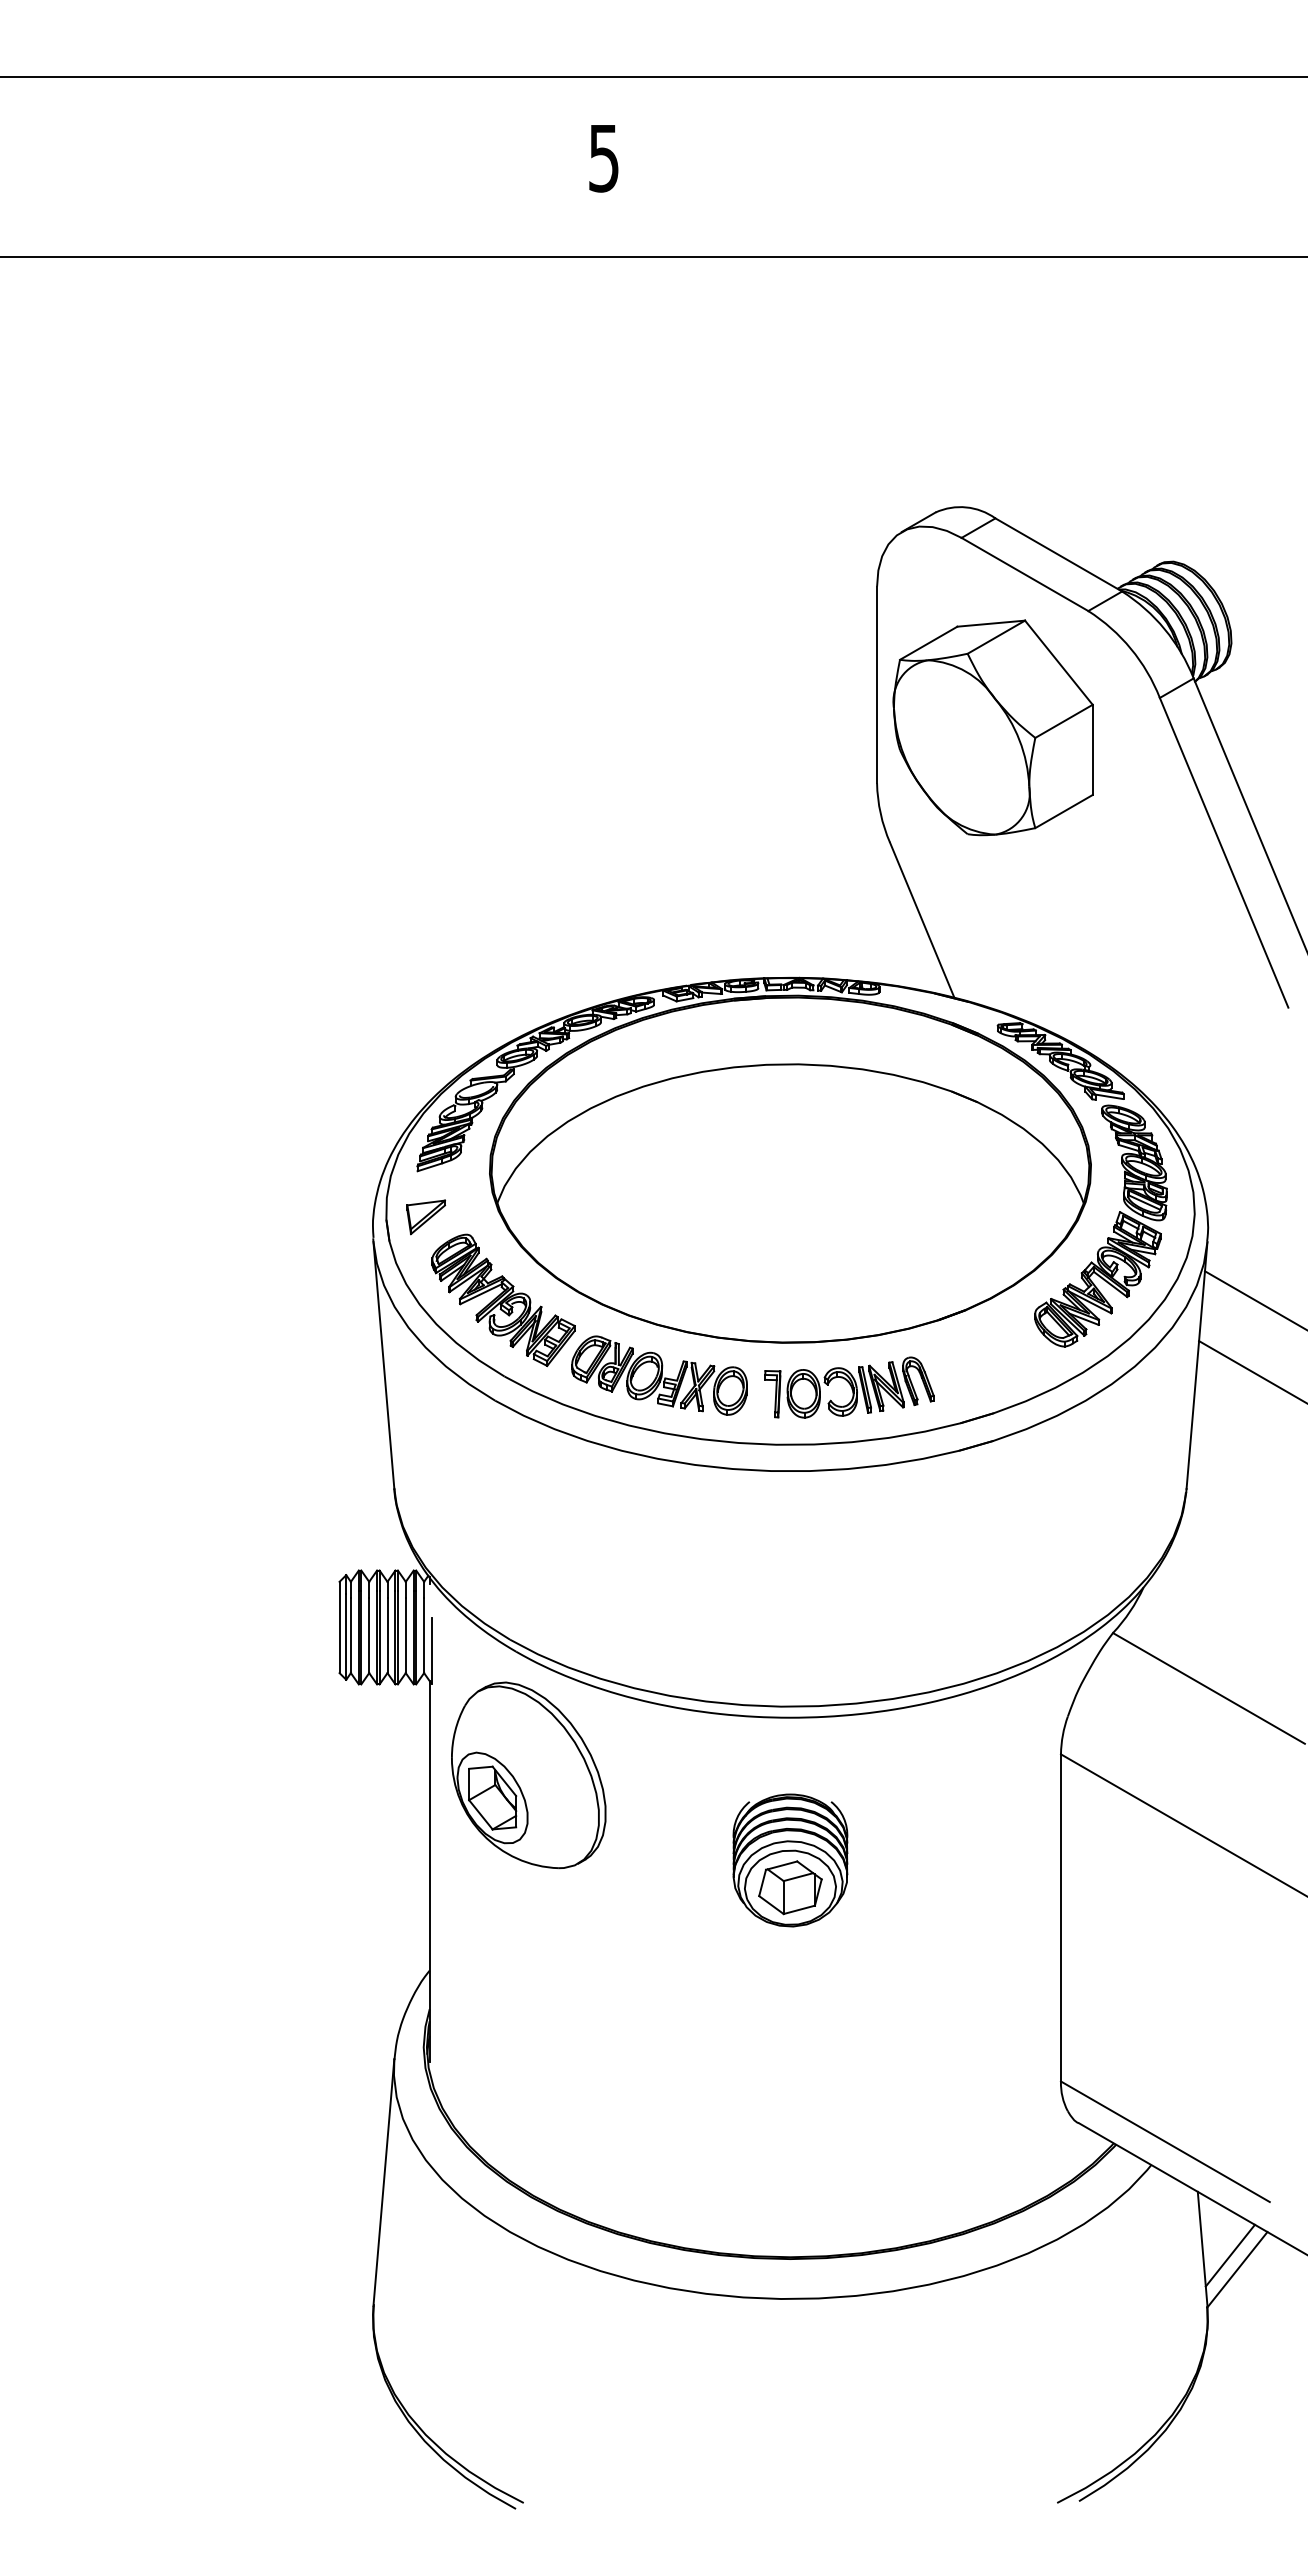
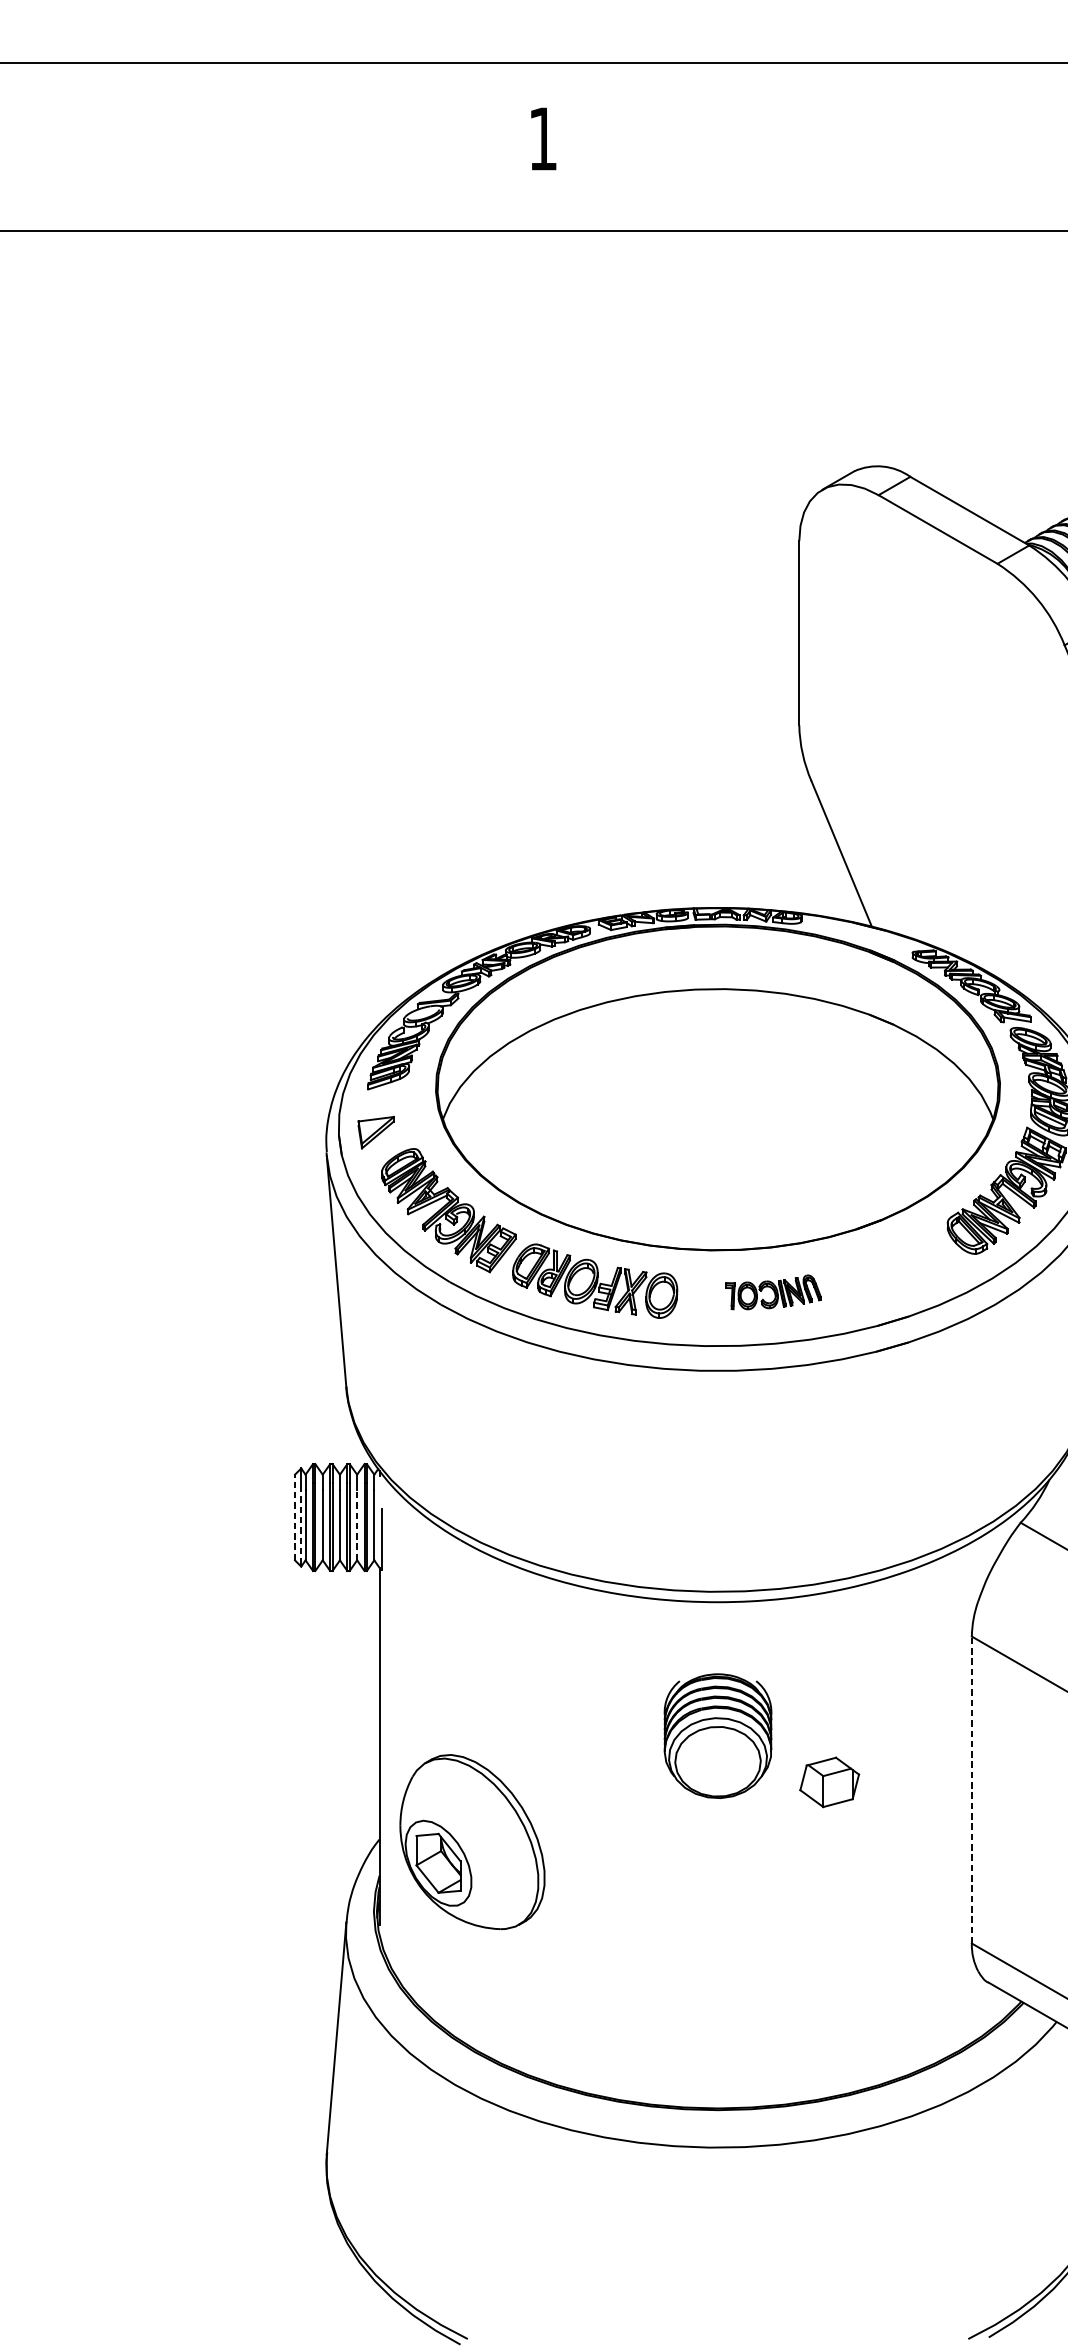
text: (603, 158) -> (542, 139), 5 -> 1
part: (992, 727) -> (907, 673), removed
part: (849, 1387) -> (773, 1292), size x0.6
line: (339, 1627) -> (294, 1517), solid -> dashed
line: (405, 1635) -> (356, 1525), solid -> dashed
line: (346, 1637) -> (301, 1526), solid -> dashed
part: (528, 1775) -> (472, 1842), moved
part: (790, 1887) -> (829, 1782), moved
line: (1060, 1917) -> (971, 1789), solid -> dashed

